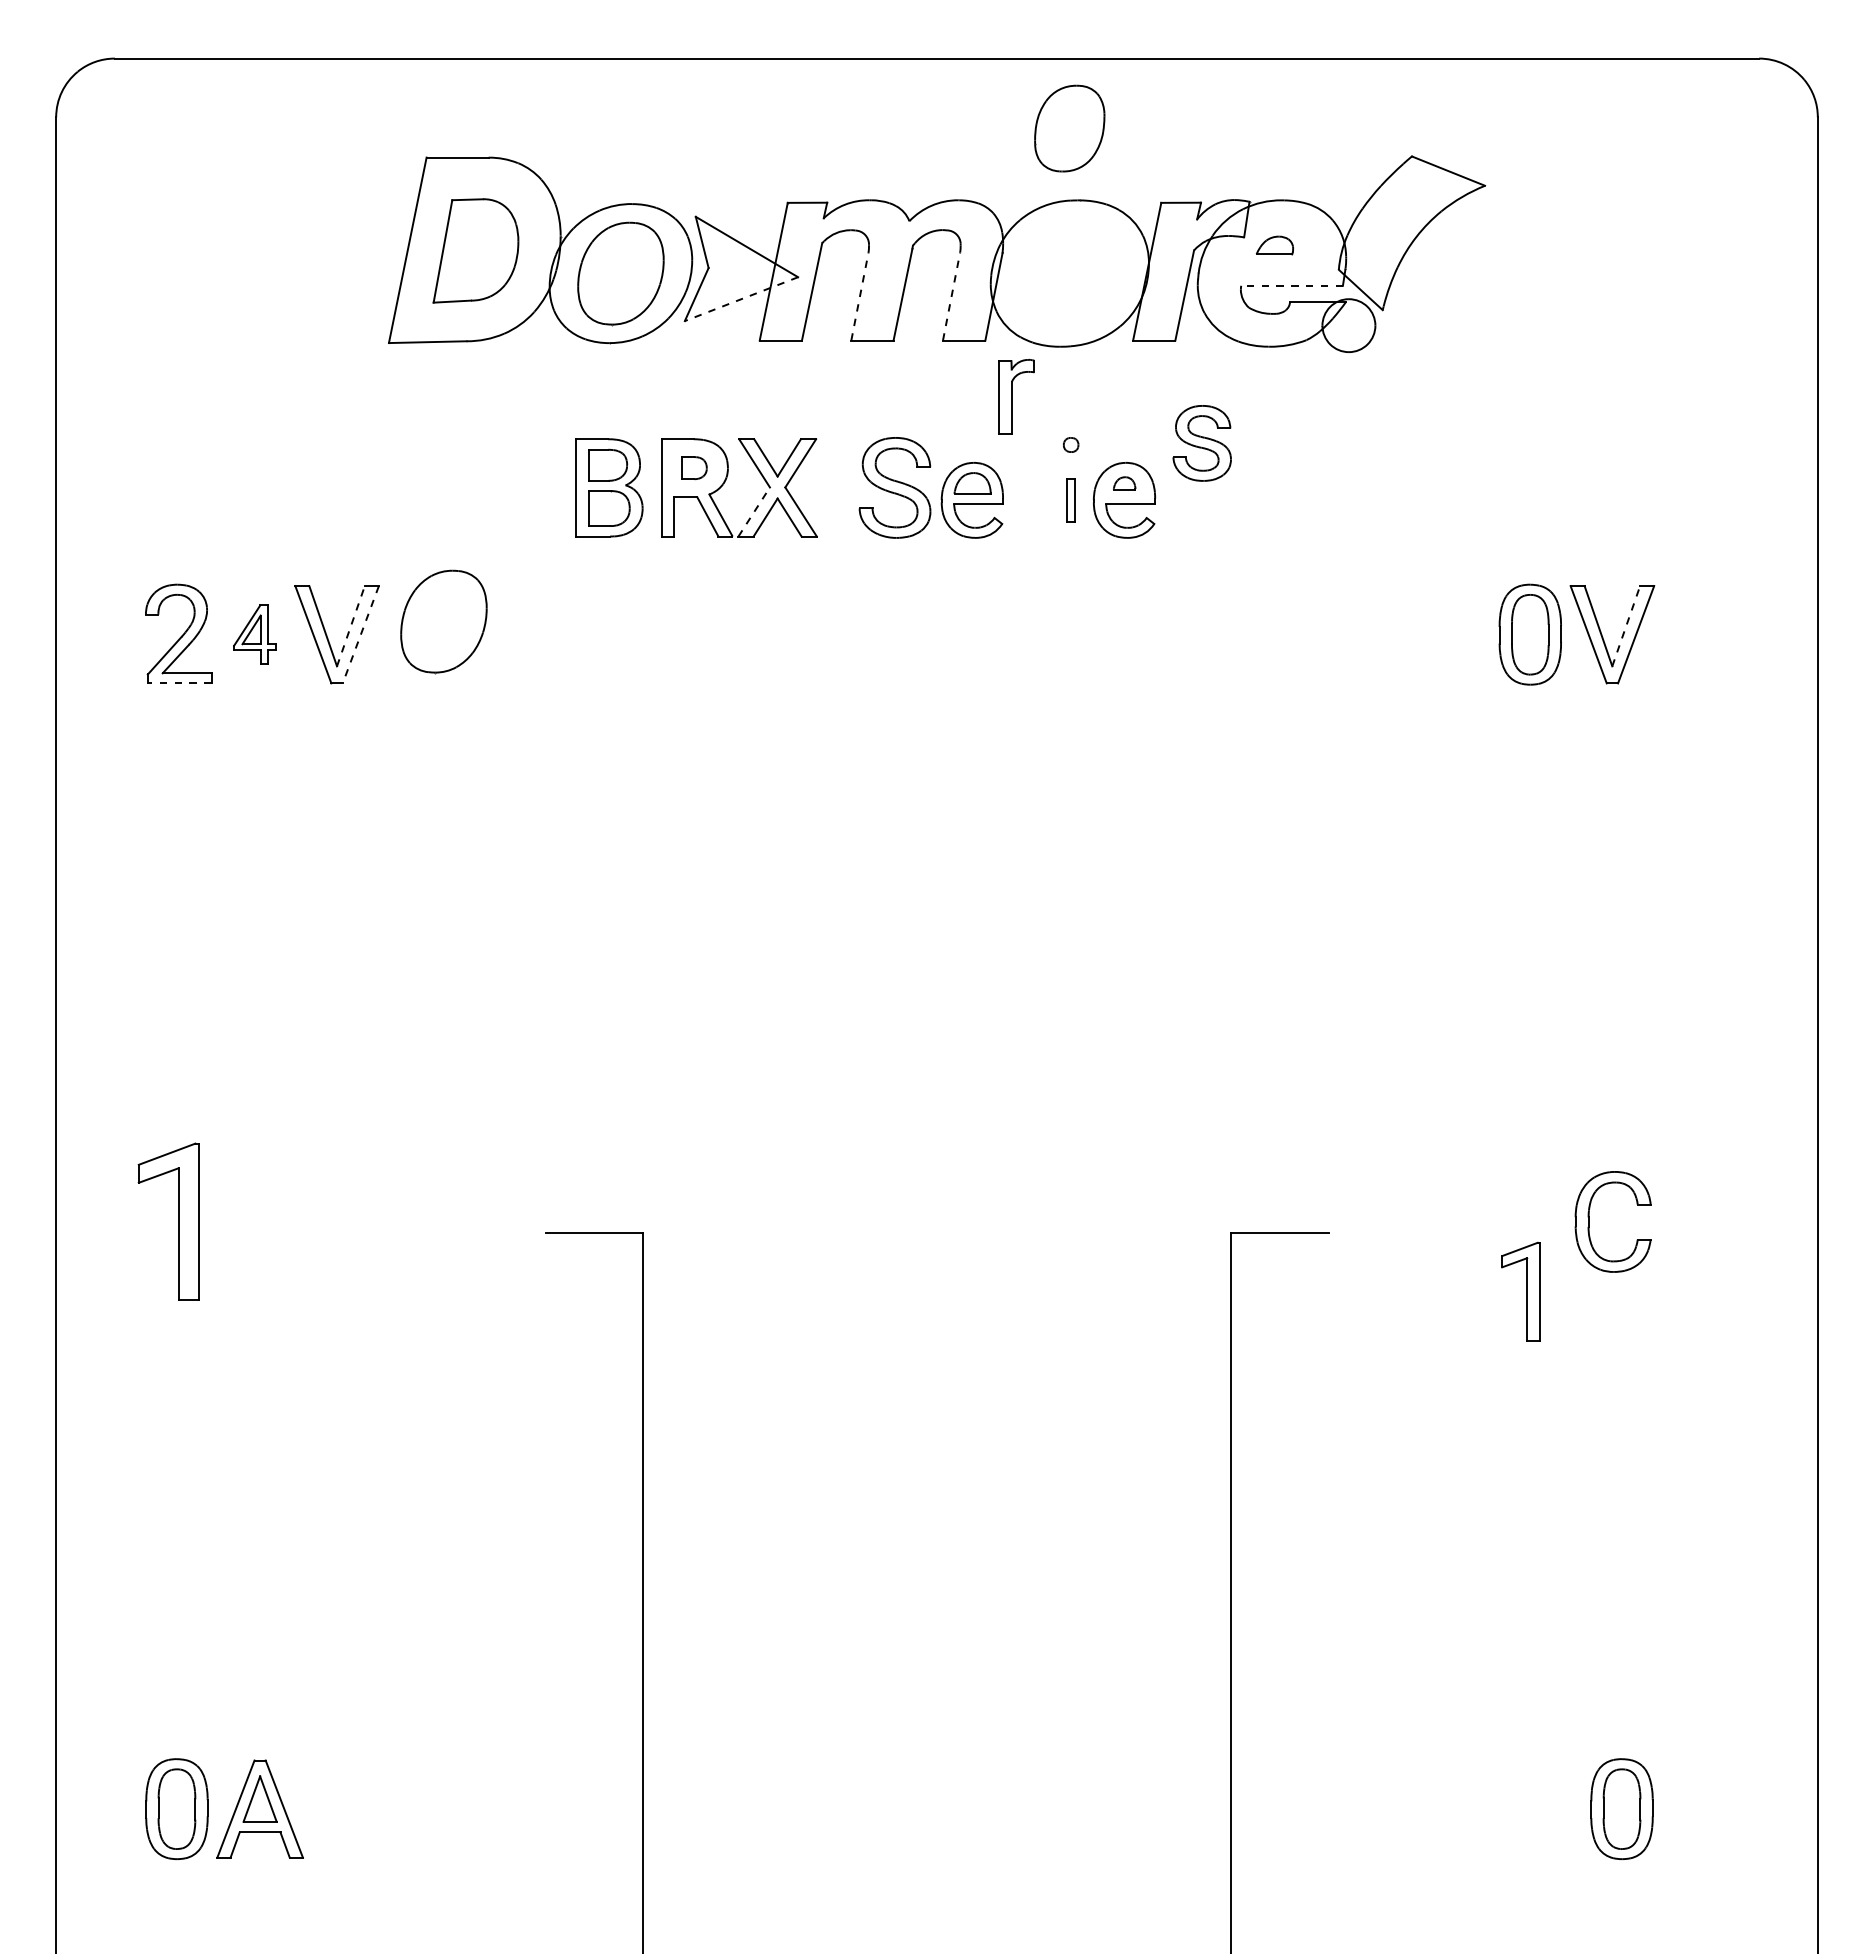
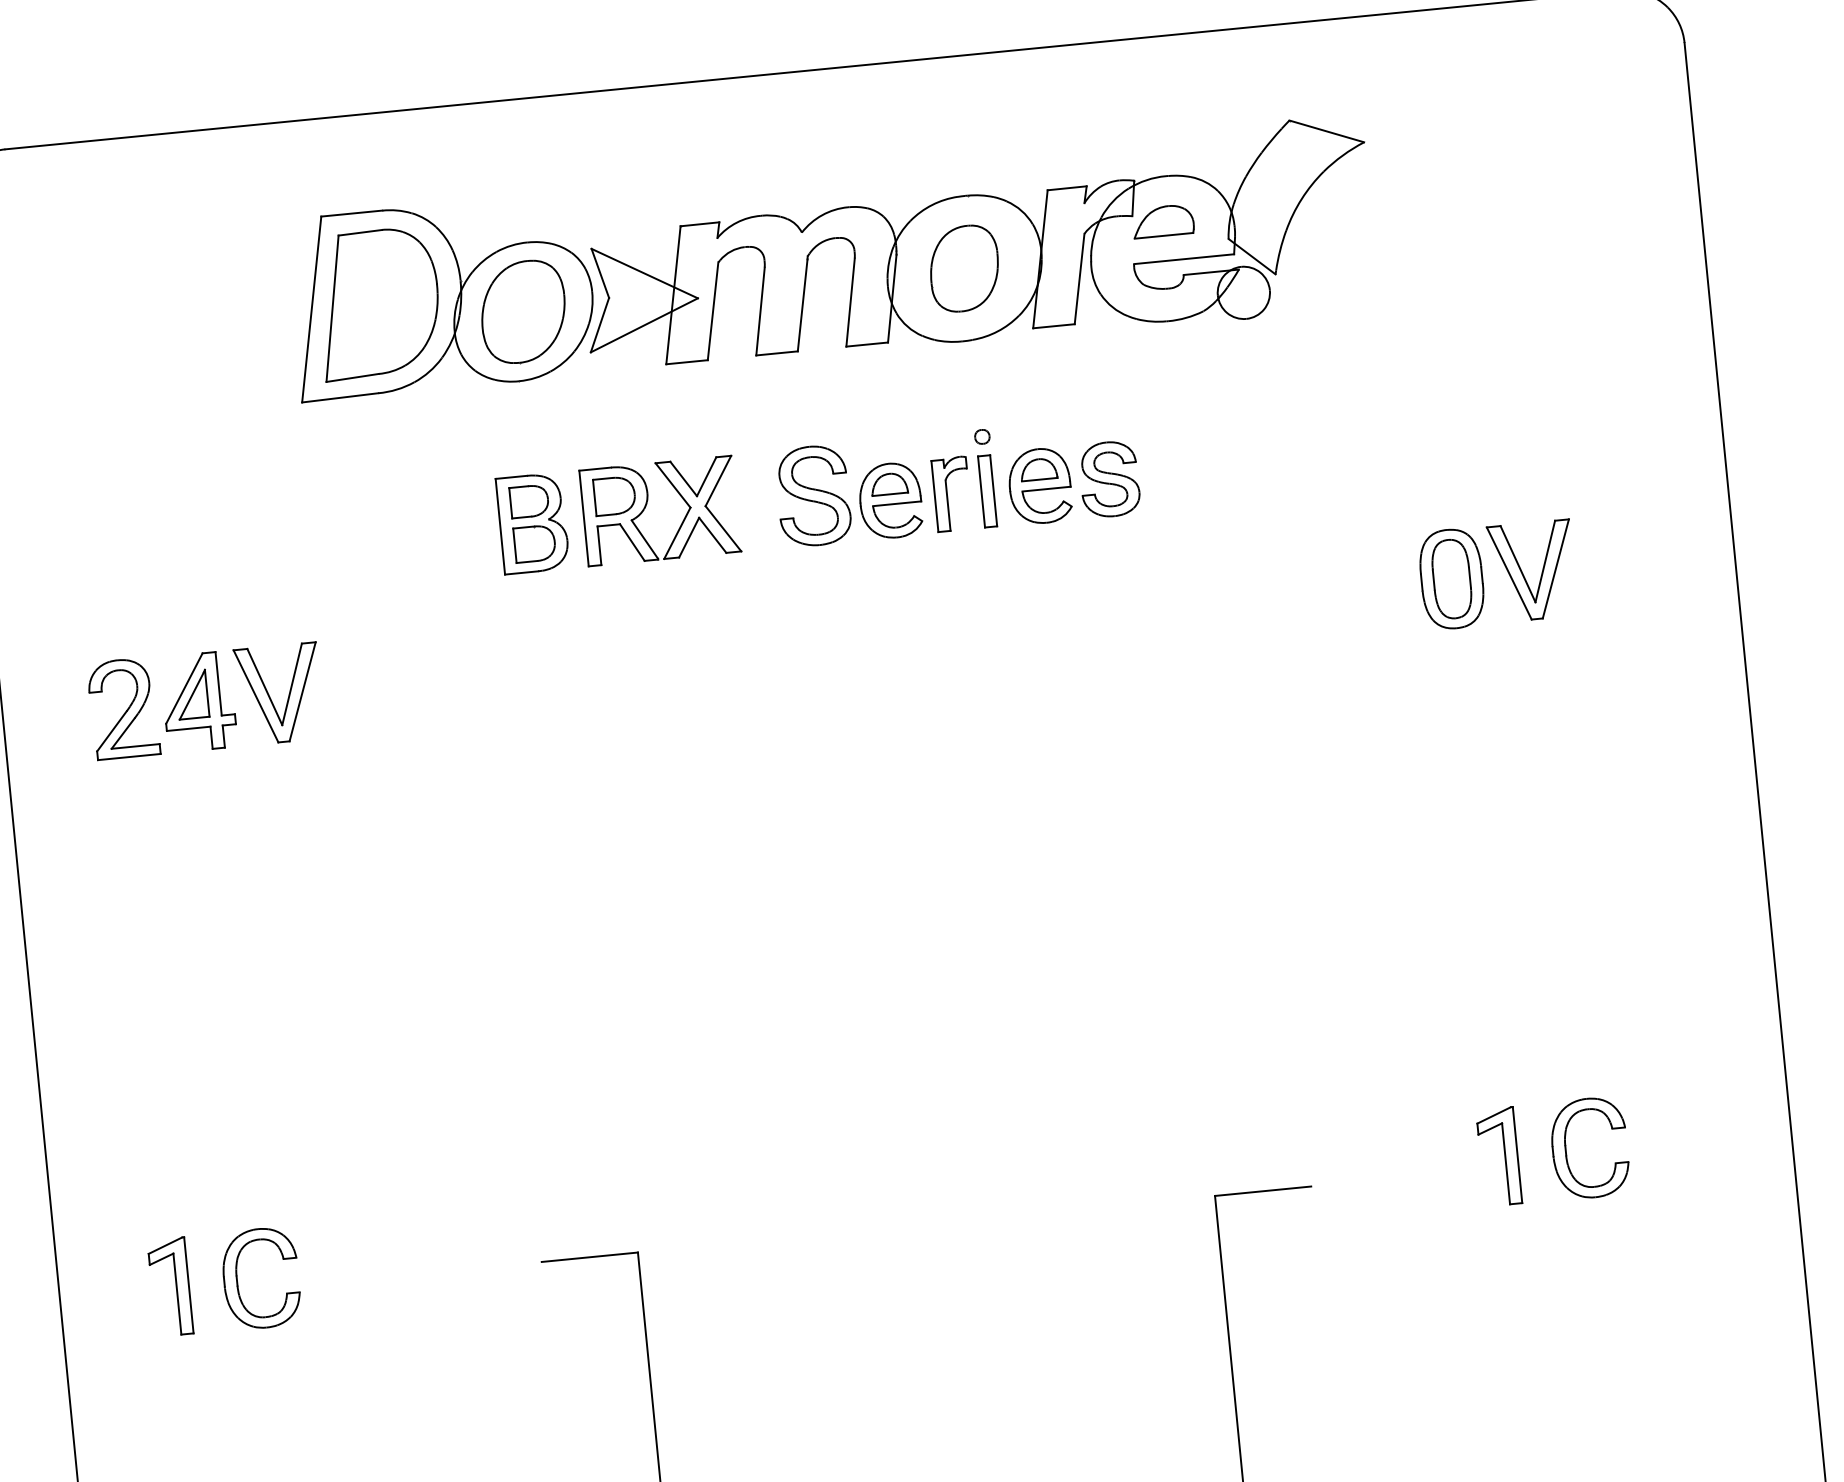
part: (1069, 128) -> (964, 268), moved
part: (1274, 245) -> (1162, 221), size x1.67
part: (475, 250) -> (378, 303), size x1.43
line: (1292, 285) -> (1184, 258), dashed -> solid
line: (859, 296) -> (760, 311), dashed -> solid
line: (951, 296) -> (850, 302), dashed -> solid
line: (741, 299) -> (644, 325), dashed -> solid
part: (1016, 396) -> (951, 494), moved
part: (1201, 443) -> (1108, 479), moved
part: (694, 467) -> (614, 495), size x1.67
part: (1124, 483) -> (1038, 469), size x1.67
part: (1070, 500) -> (987, 491), size x1.67
line: (754, 511) -> (677, 532), dashed -> solid
part: (443, 621) -> (382, 670), removed
line: (351, 625) -> (292, 683), dashed -> solid
line: (1626, 625) -> (1545, 560), dashed -> solid
part: (254, 634) -> (198, 701), size x1.67
line: (360, 634) -> (302, 691), dashed -> solid
line: (179, 683) -> (129, 757), dashed -> solid
part: (237, 1217) -> (237, 1276), added
part: (168, 1221) -> (170, 1286), size x0.62
part: (1520, 1291) -> (1498, 1156), moved

